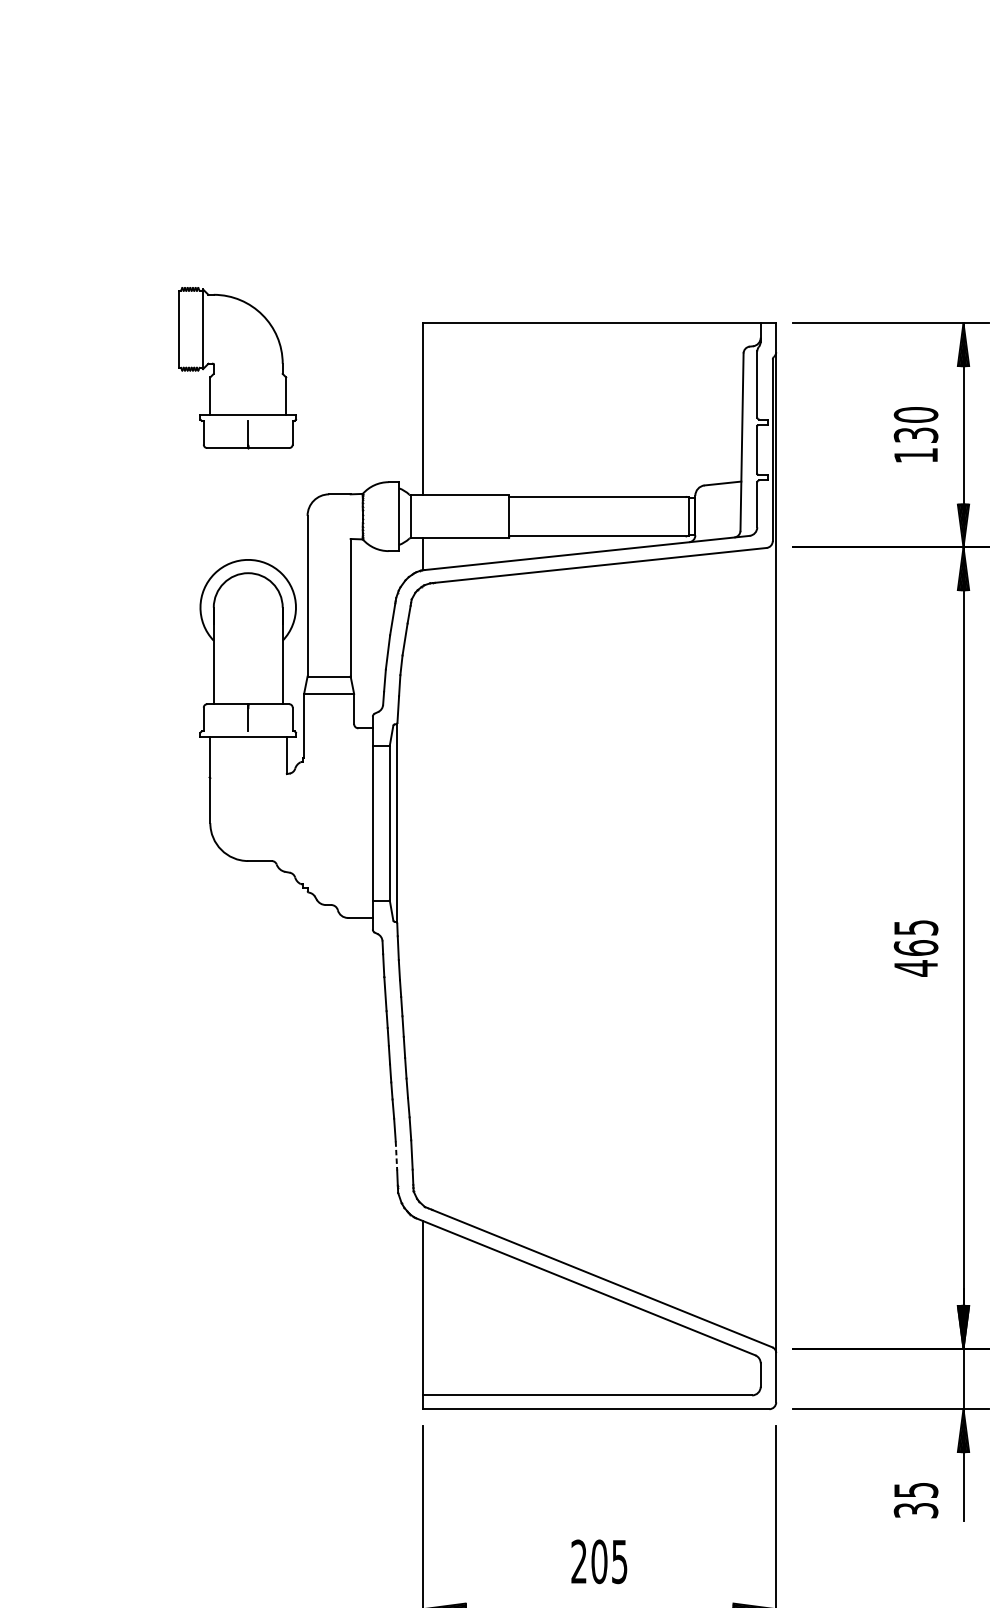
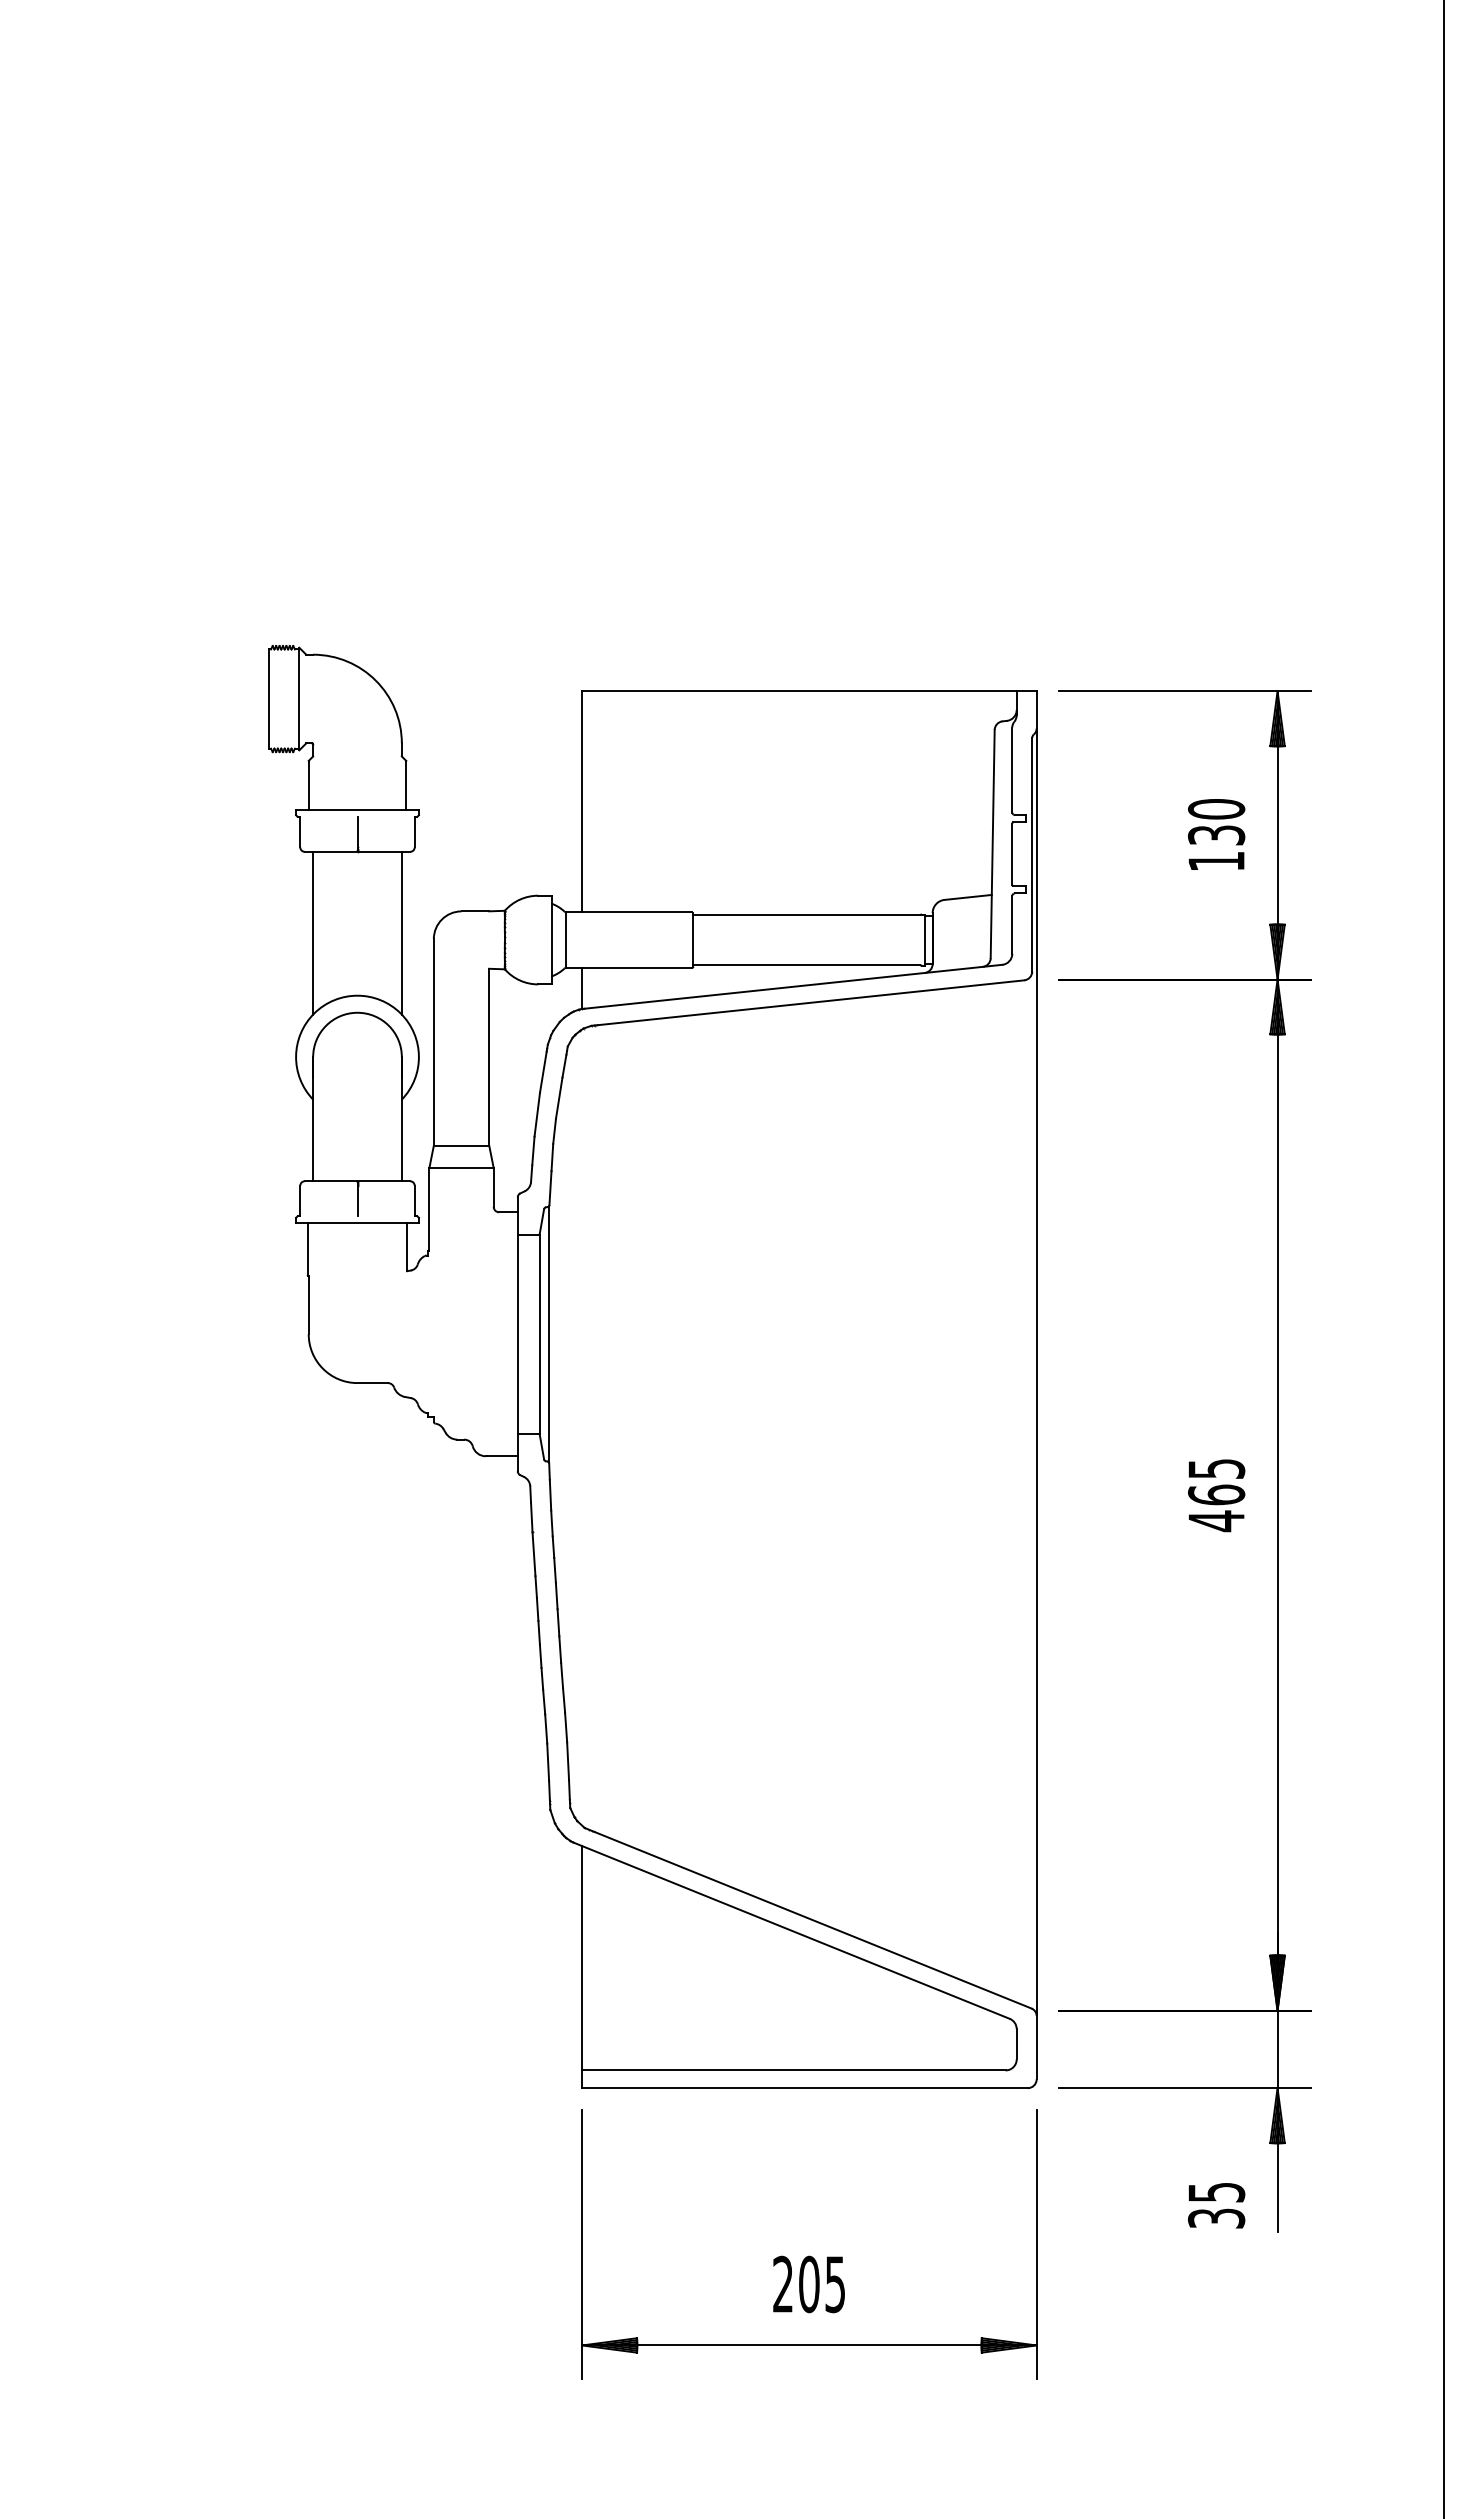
line: (214, 510) -> (313, 932), added
line: (282, 510) -> (401, 932), added
line: (396, 1156) -> (548, 1762), dashed -> solid

